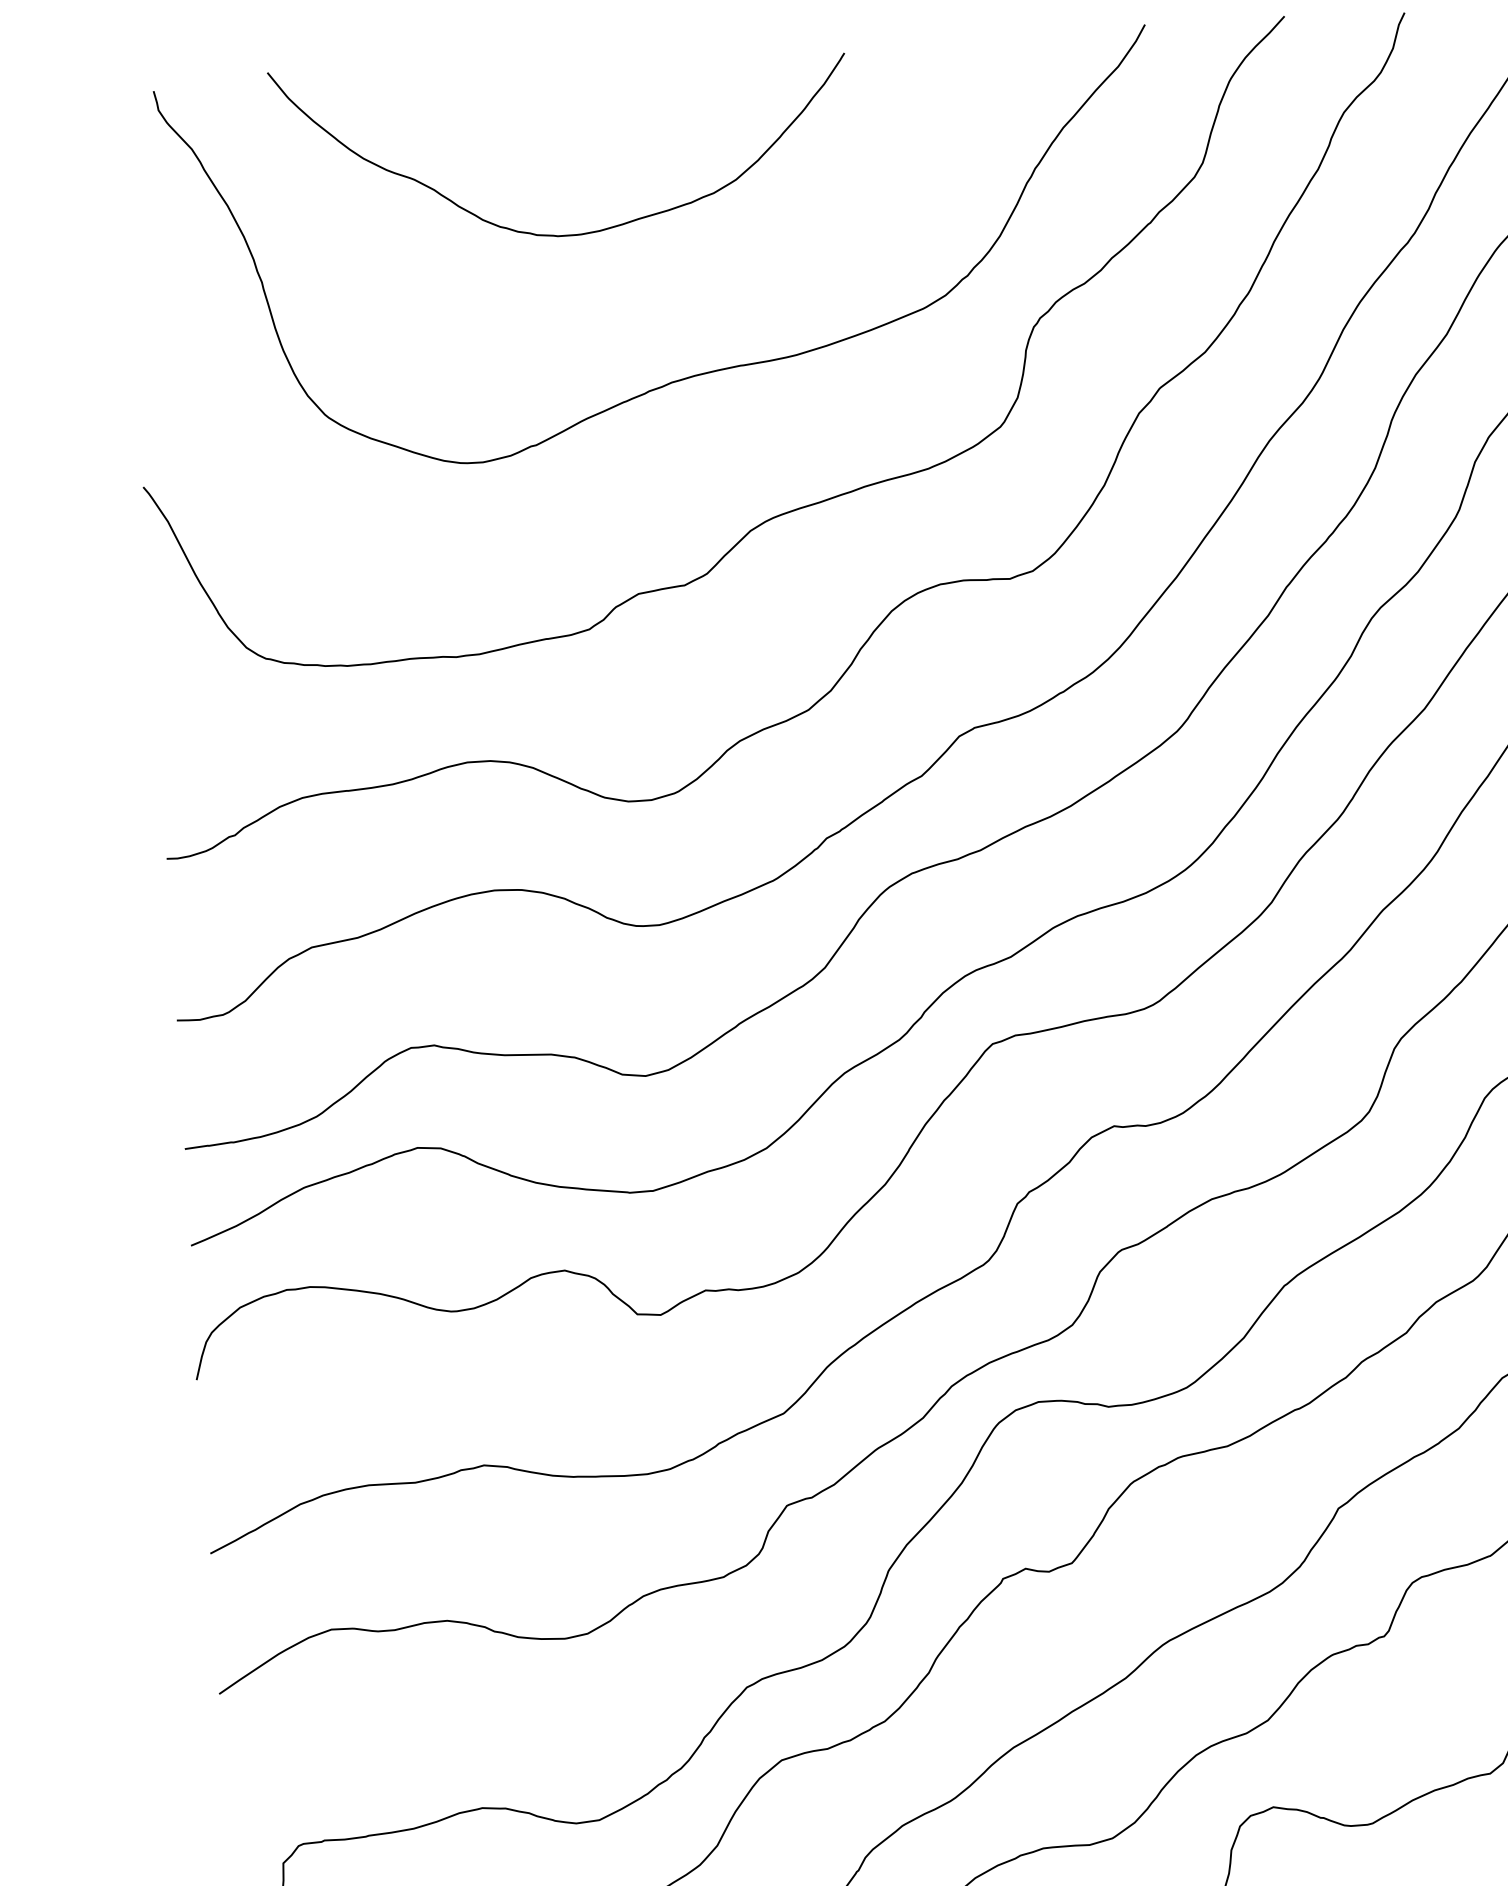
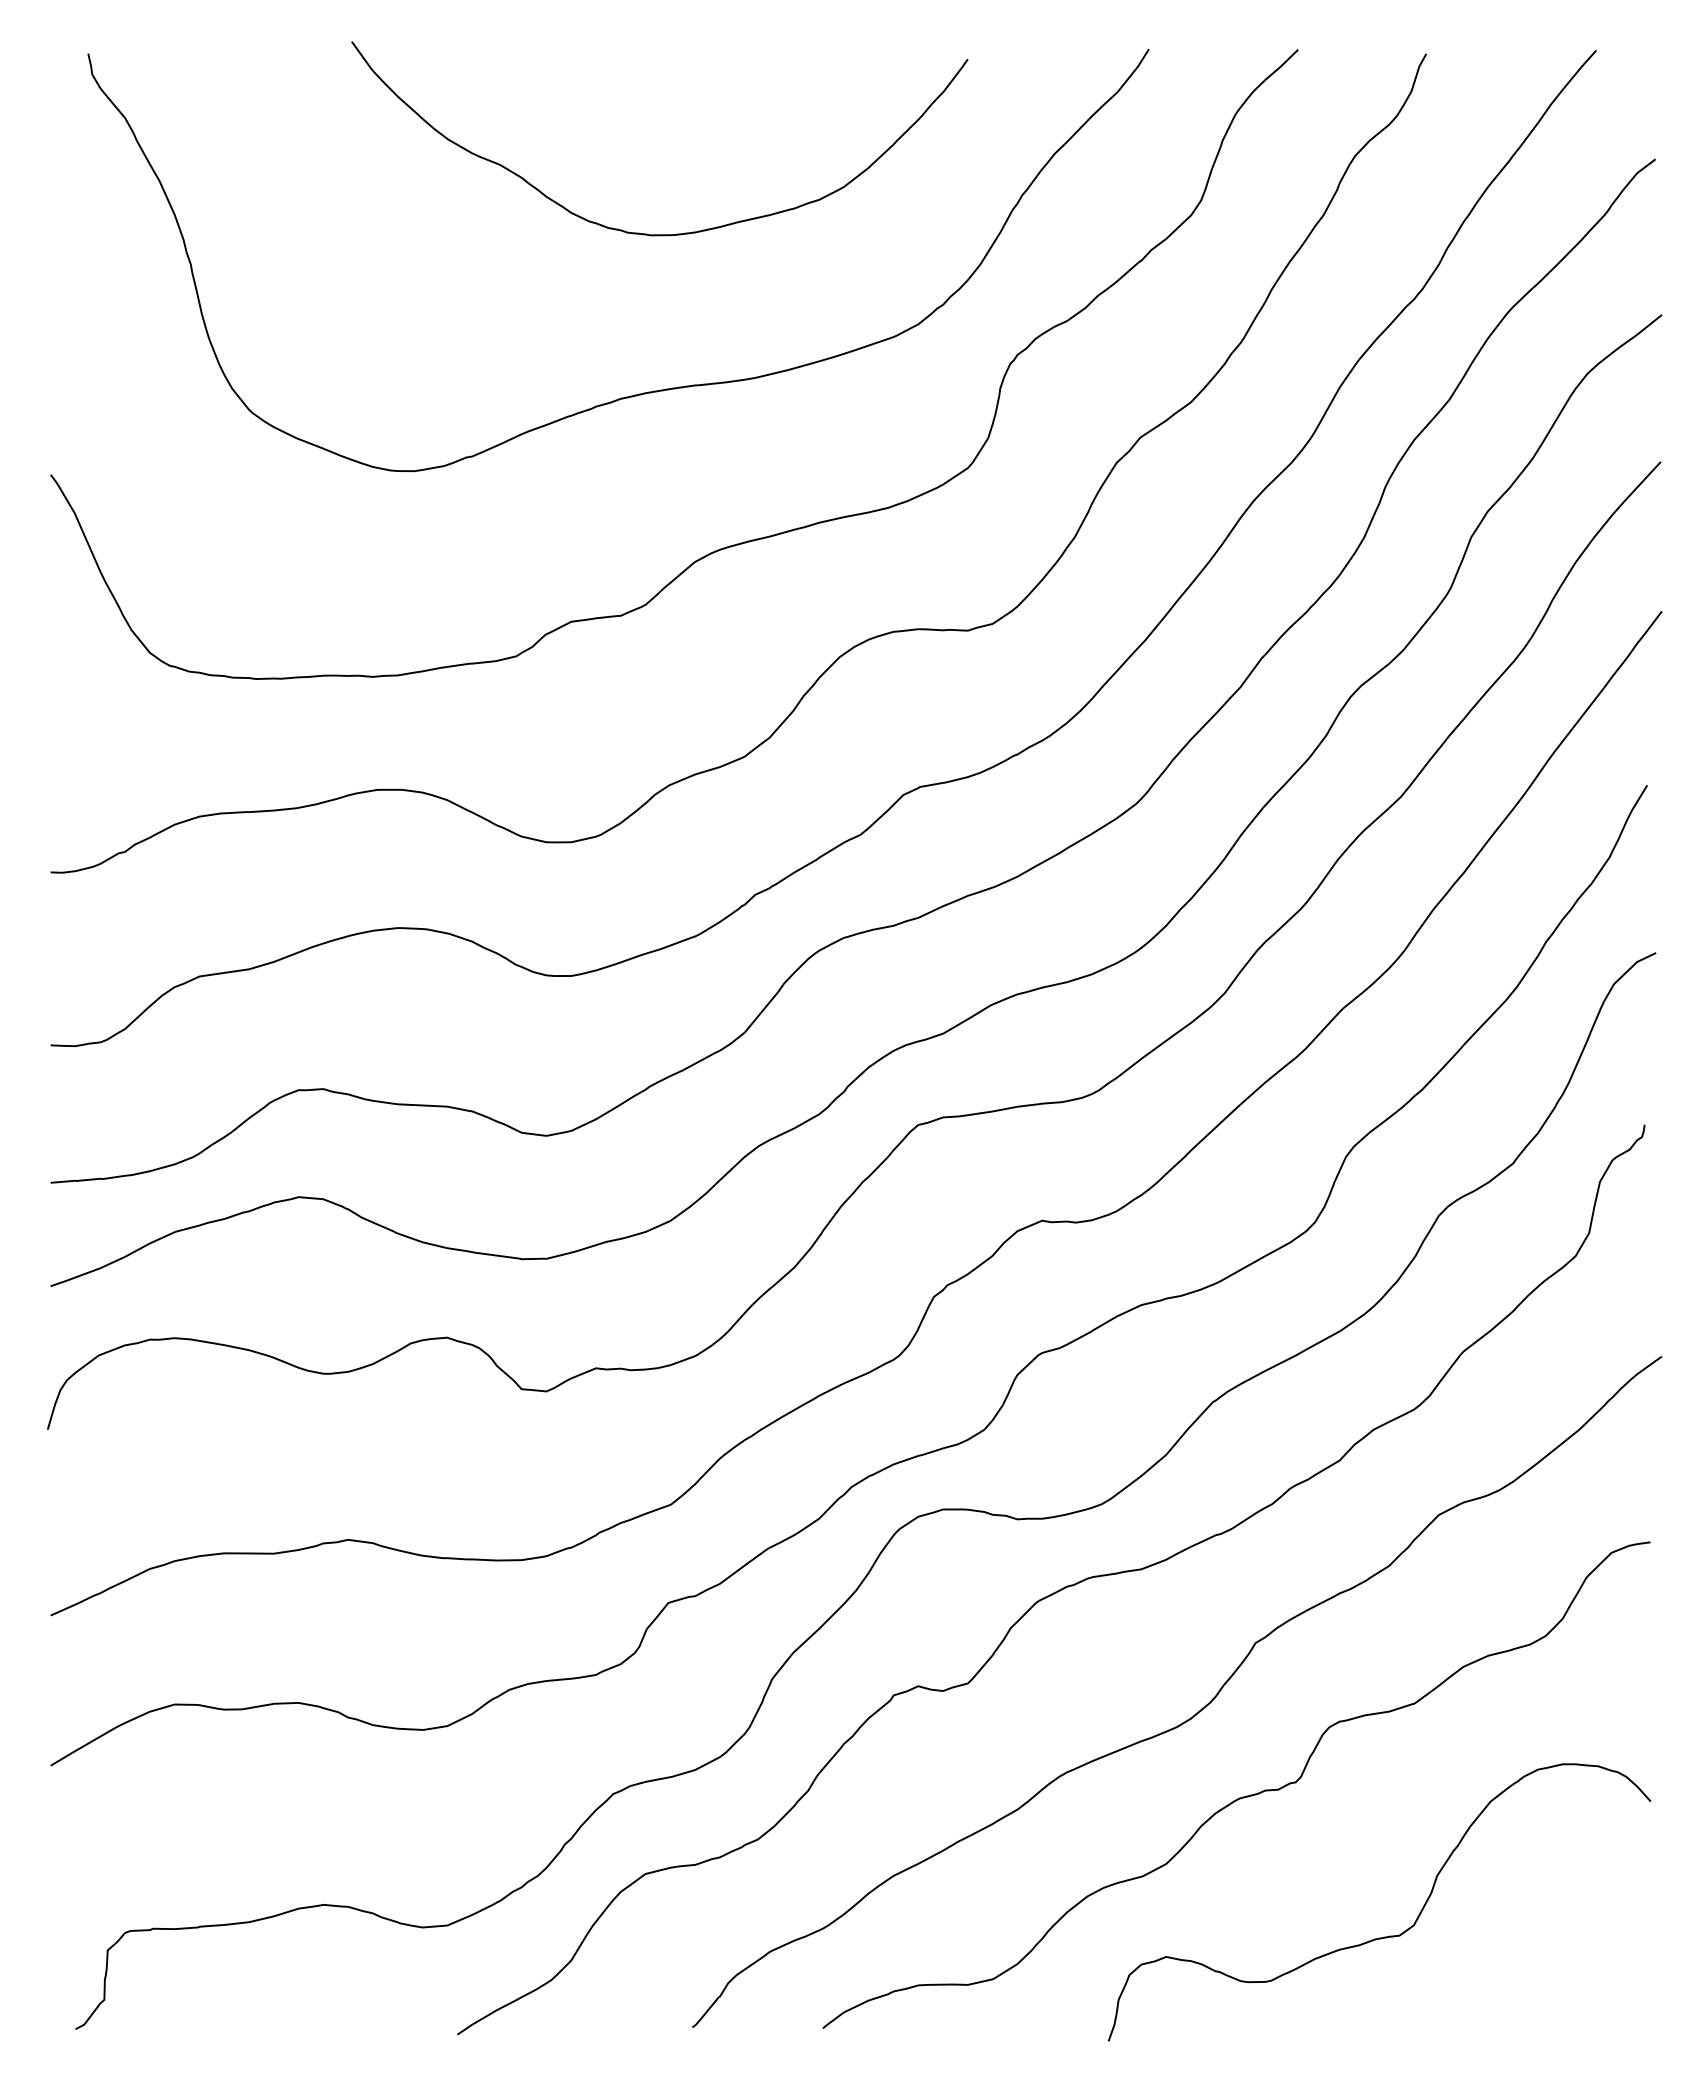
curve: (555, 234) -> (647, 233), moved

